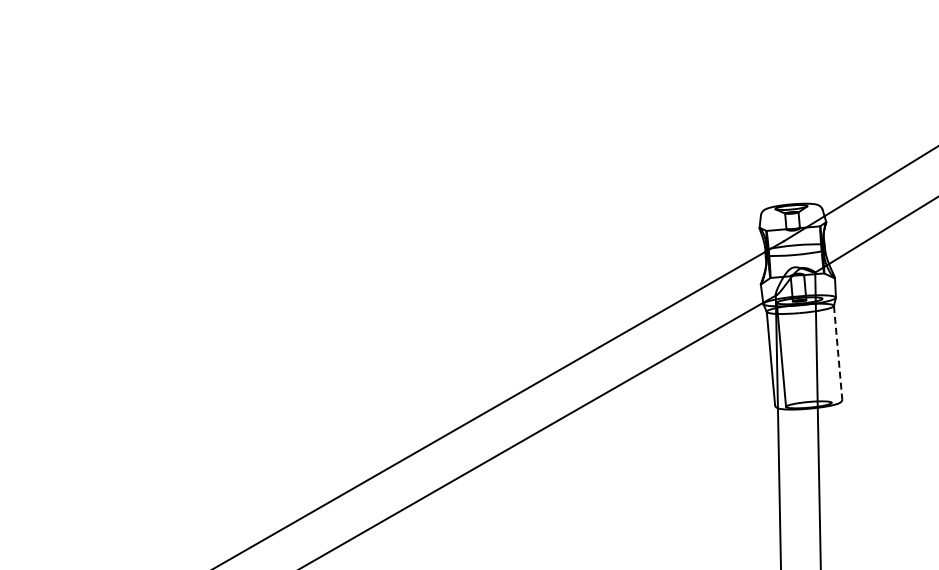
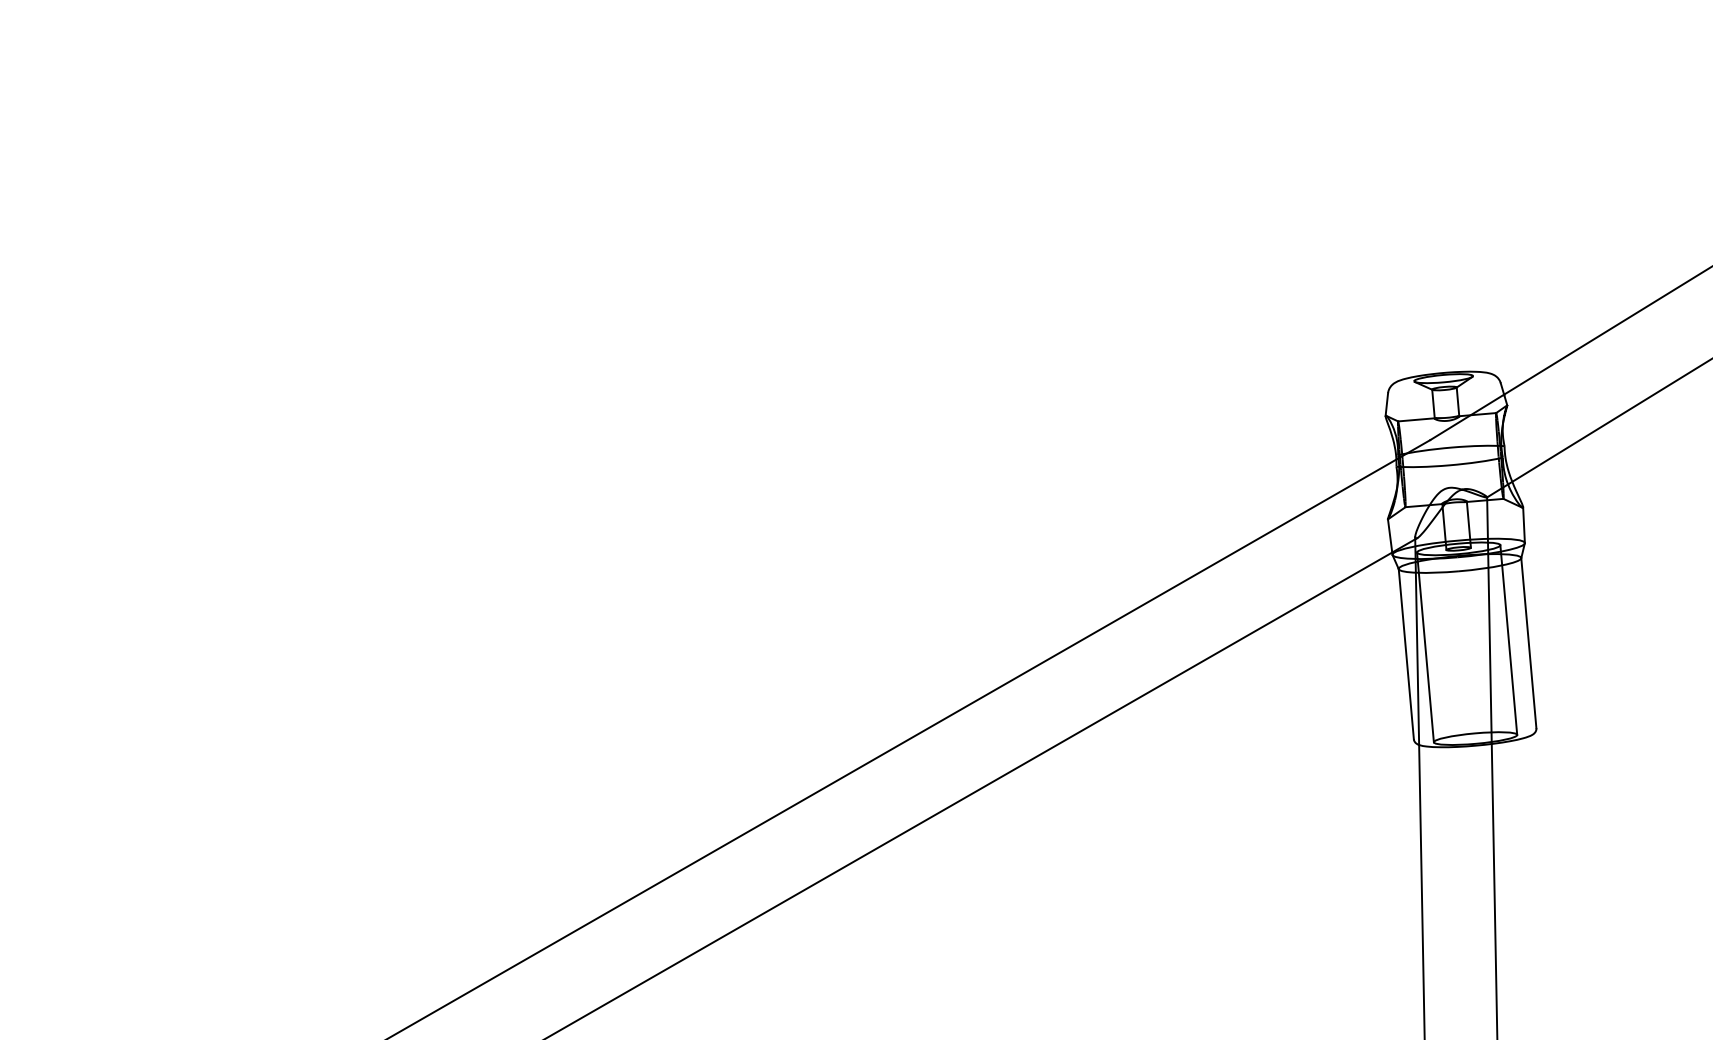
line: (826, 350) -> (1507, 639), added
line: (838, 352) -> (1529, 643), dashed -> solid

